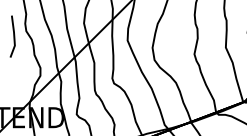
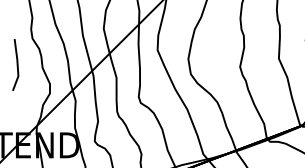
line: (13, 36) -> (16, 64), moved

